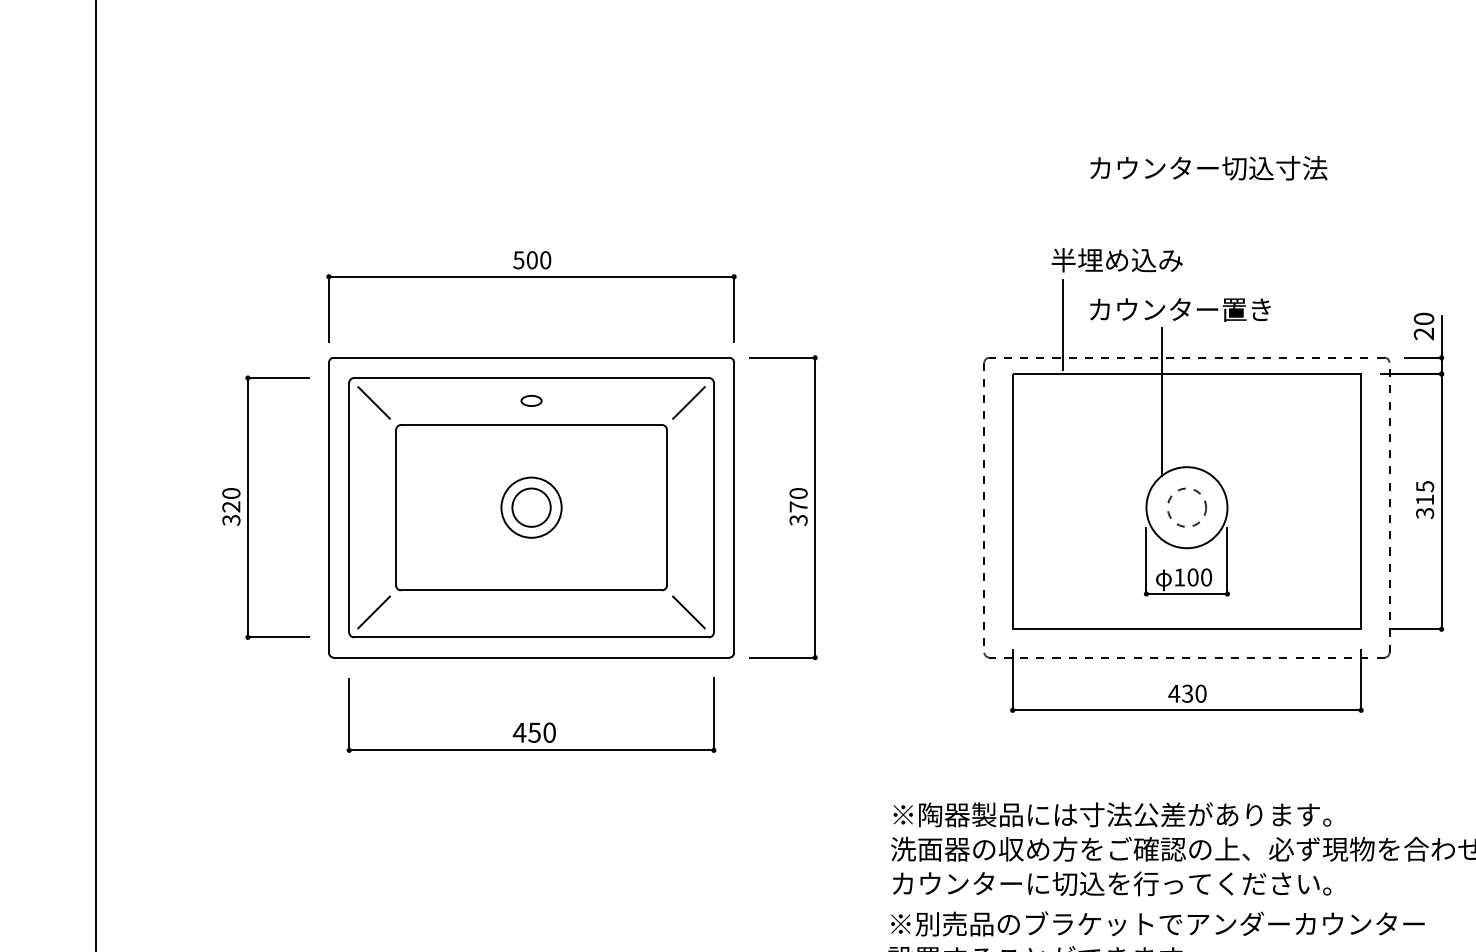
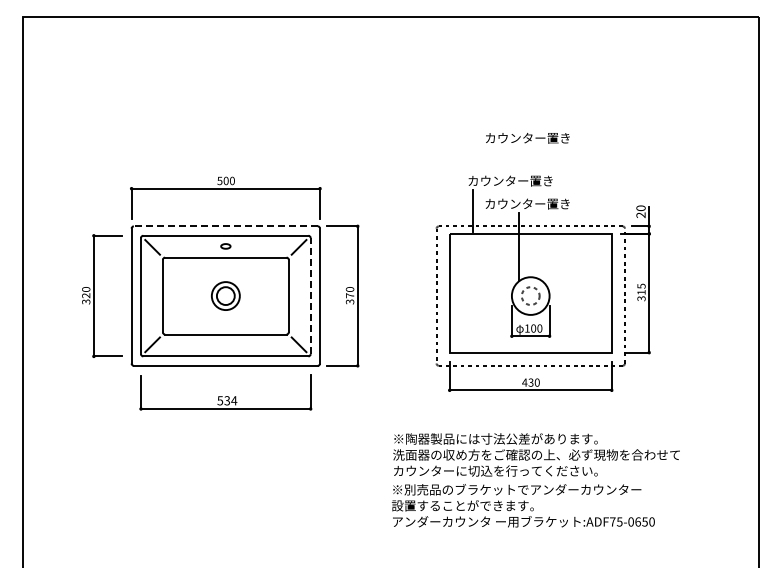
text: (1274, 166) -> (571, 137), カウンター切込寸法 -> カウンター置き
text: (1141, 259) -> (509, 180), 半埋め込み -> カウンター置き
line: (530, 358) -> (225, 226), solid -> dashed
line: (713, 506) -> (310, 295), solid -> dashed
text: (535, 732) -> (227, 400), 450 -> 534

